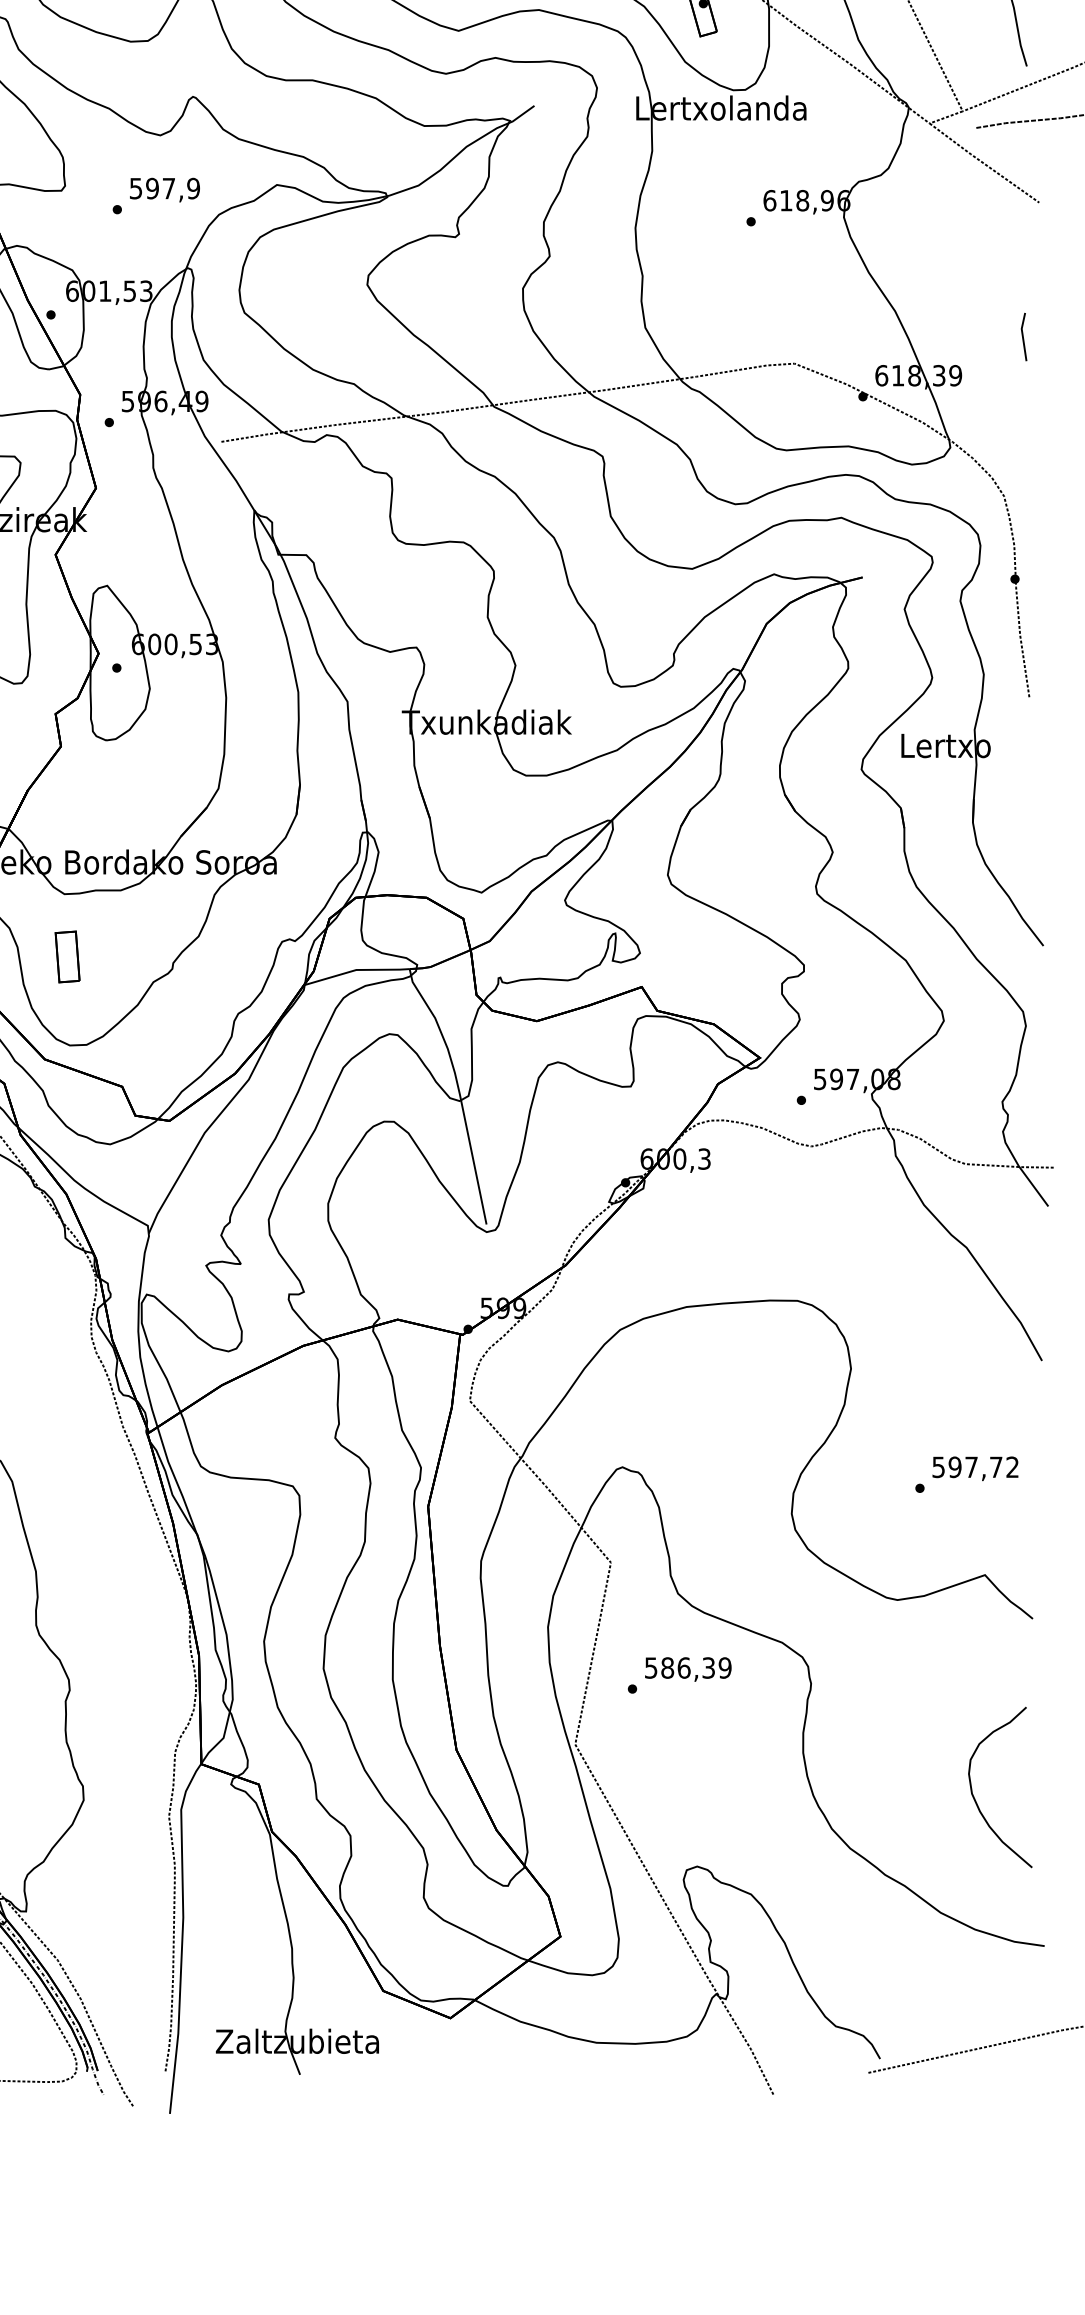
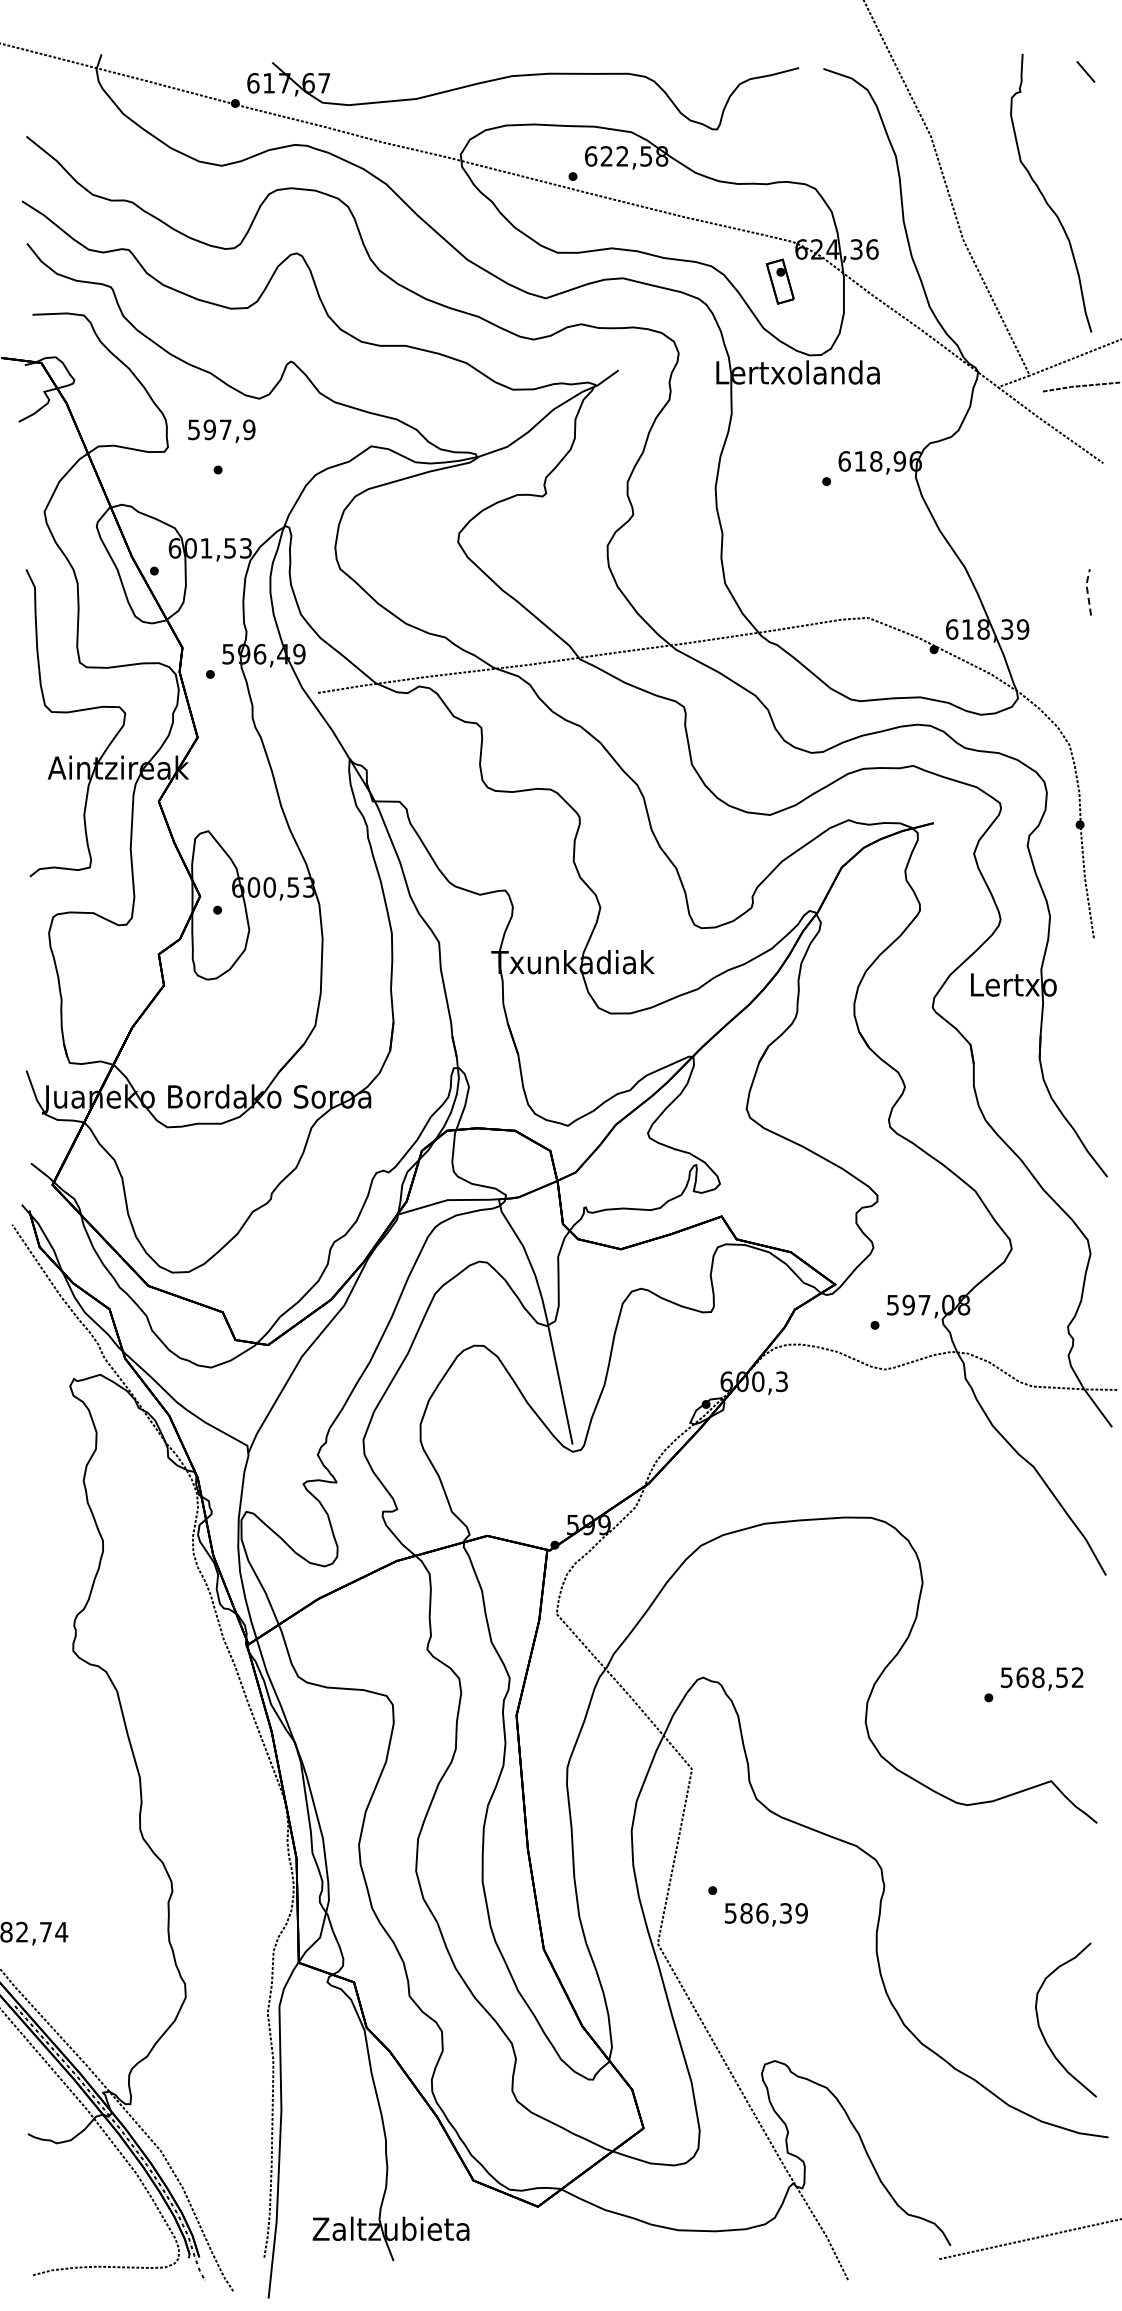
text: (164, 189) -> (221, 430), moved
line: (1022, 336) -> (1087, 591), solid -> dashed
part: (66, 956) -> (169, 1187), removed
text: (974, 1467) -> (1041, 1677), 597,72 -> 568,52
text: (687, 1669) -> (765, 1914), moved
curve: (975, 1799) -> (1042, 2031), moved

